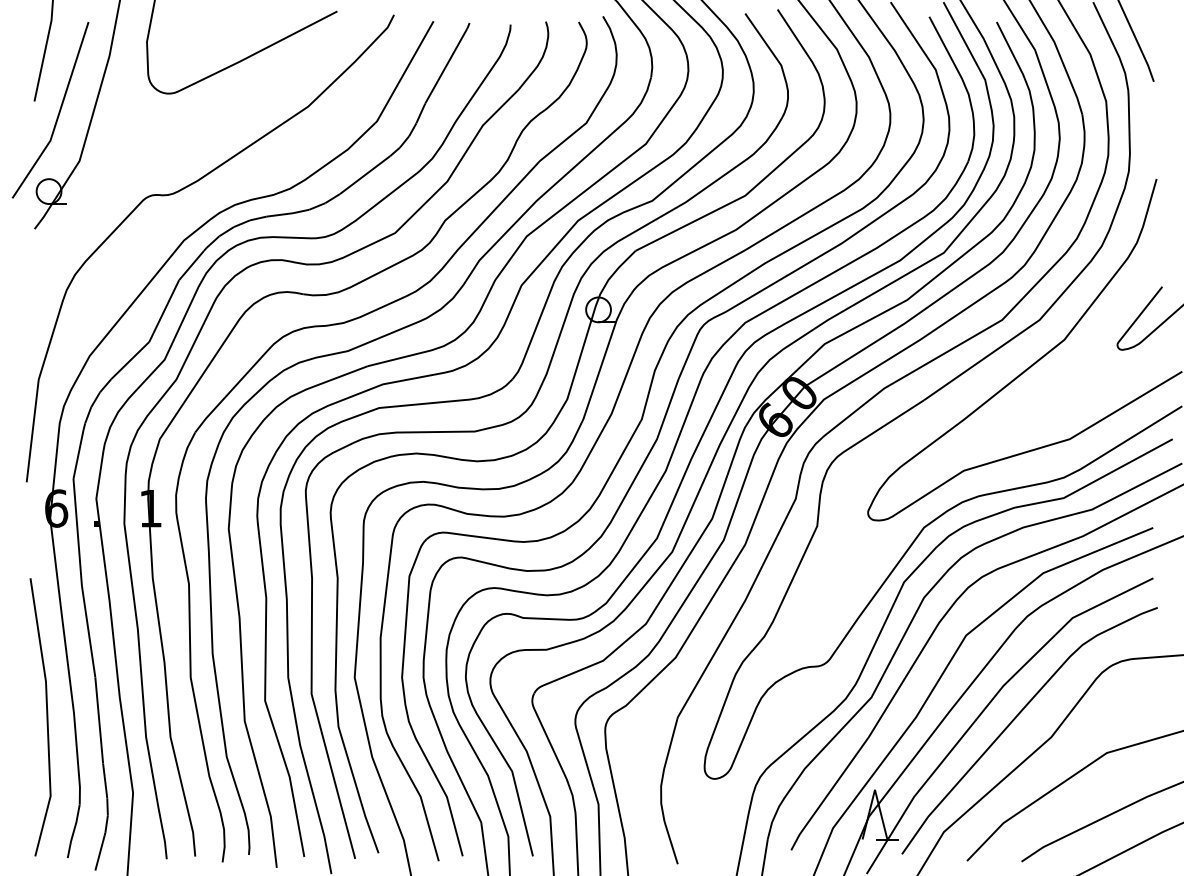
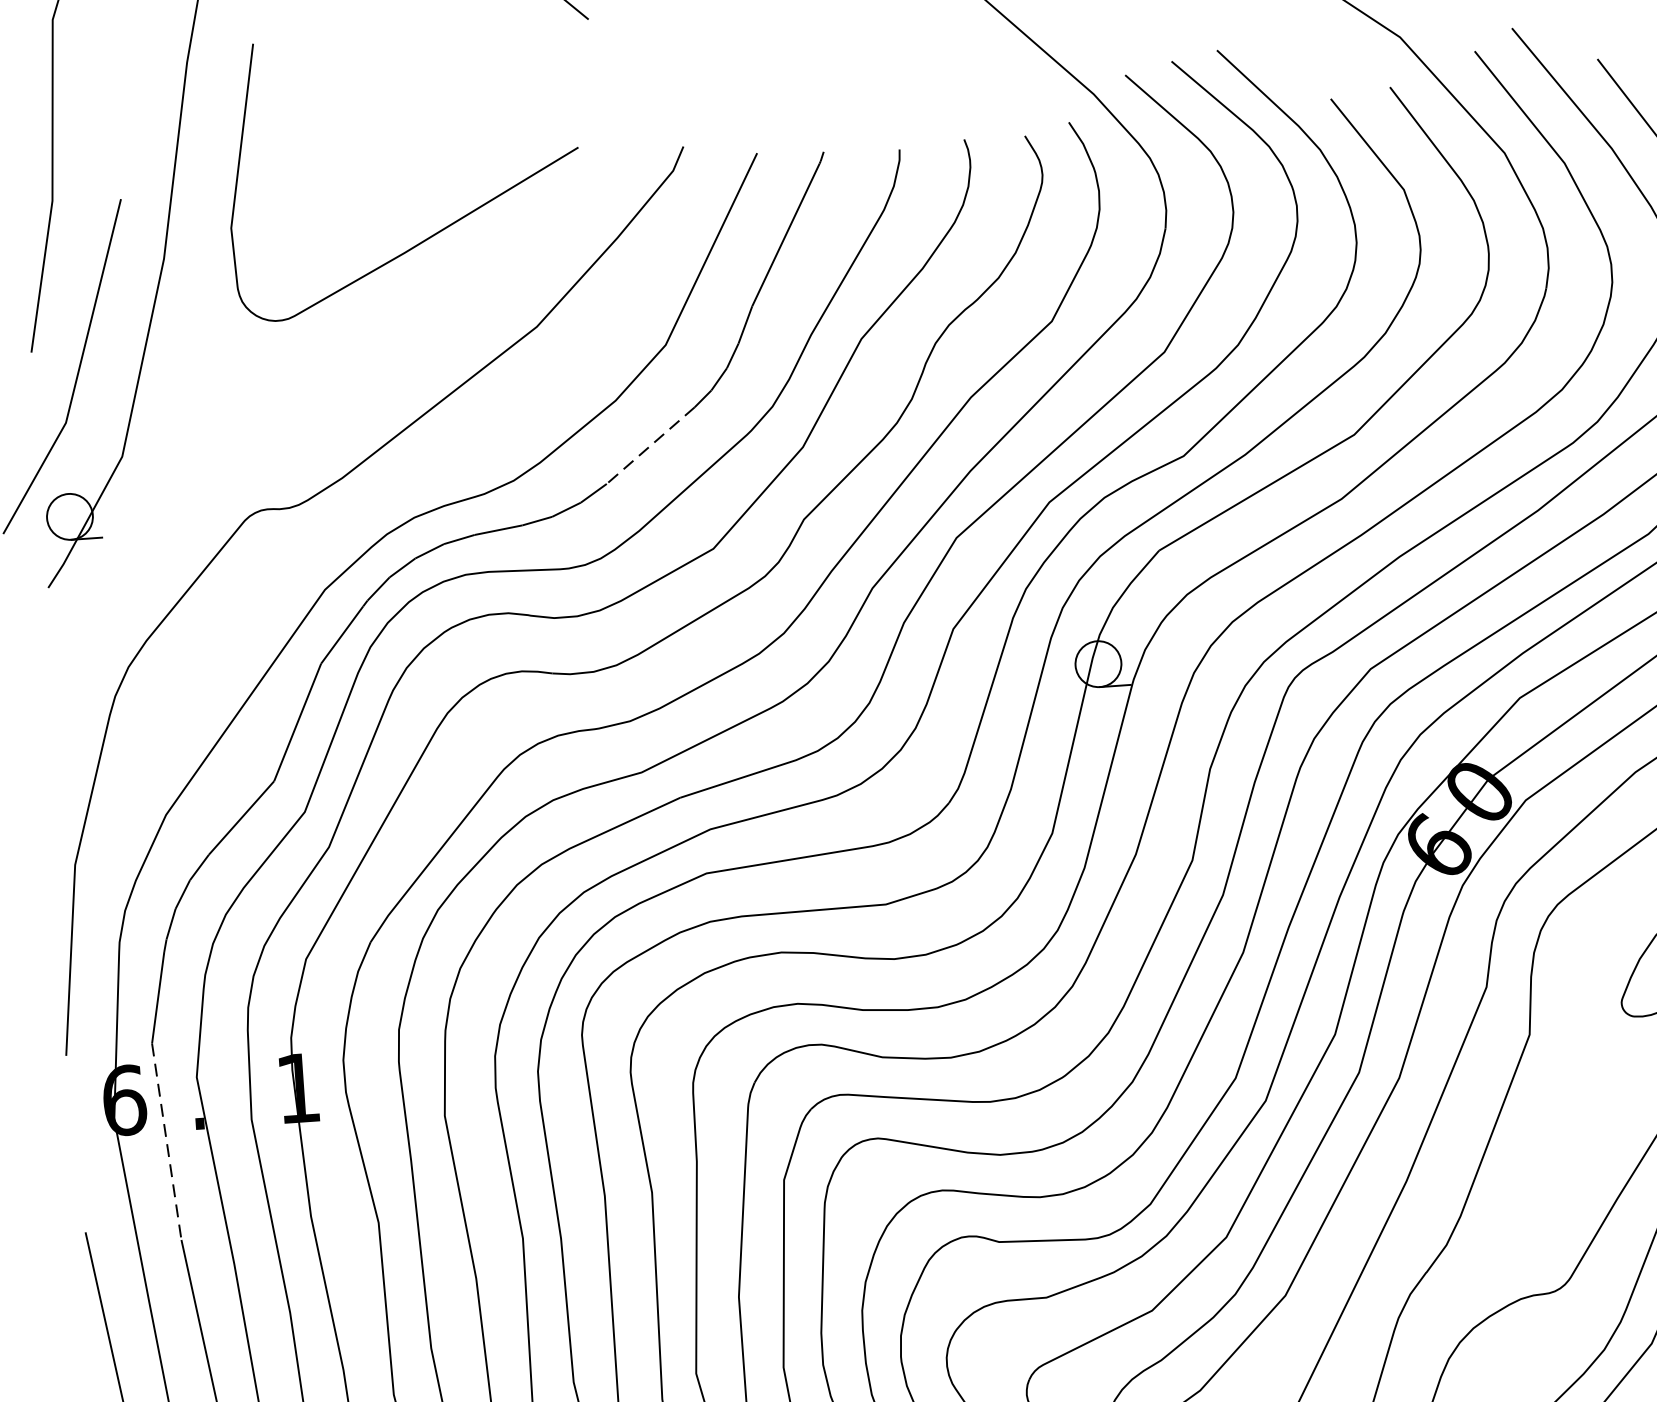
line: (365, 175) -> (651, 446), solid -> dashed
line: (77, 532) -> (166, 1141), solid -> dashed

